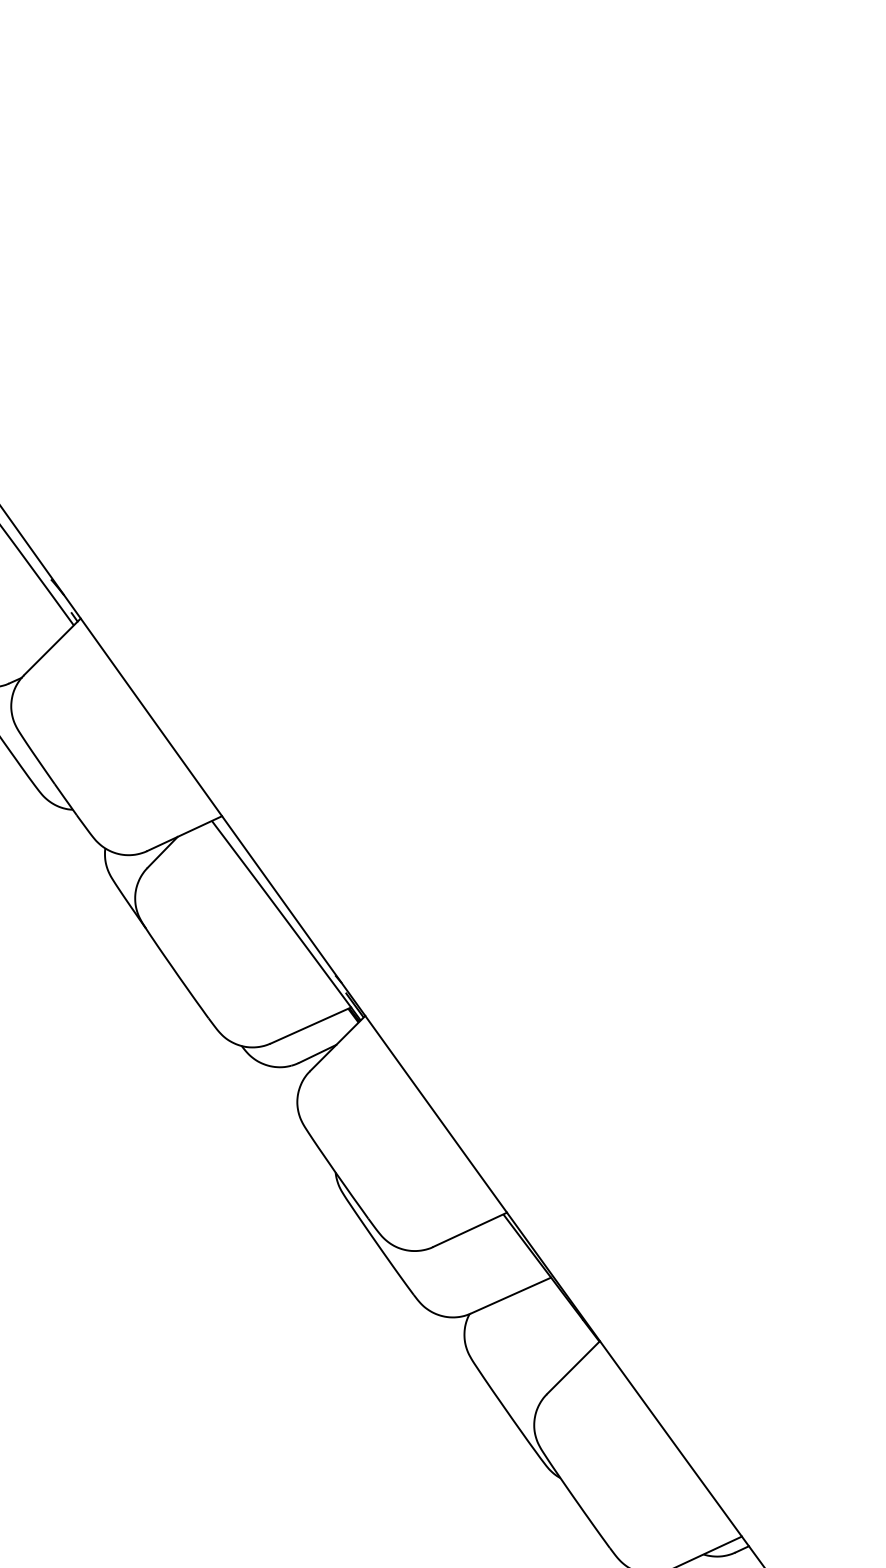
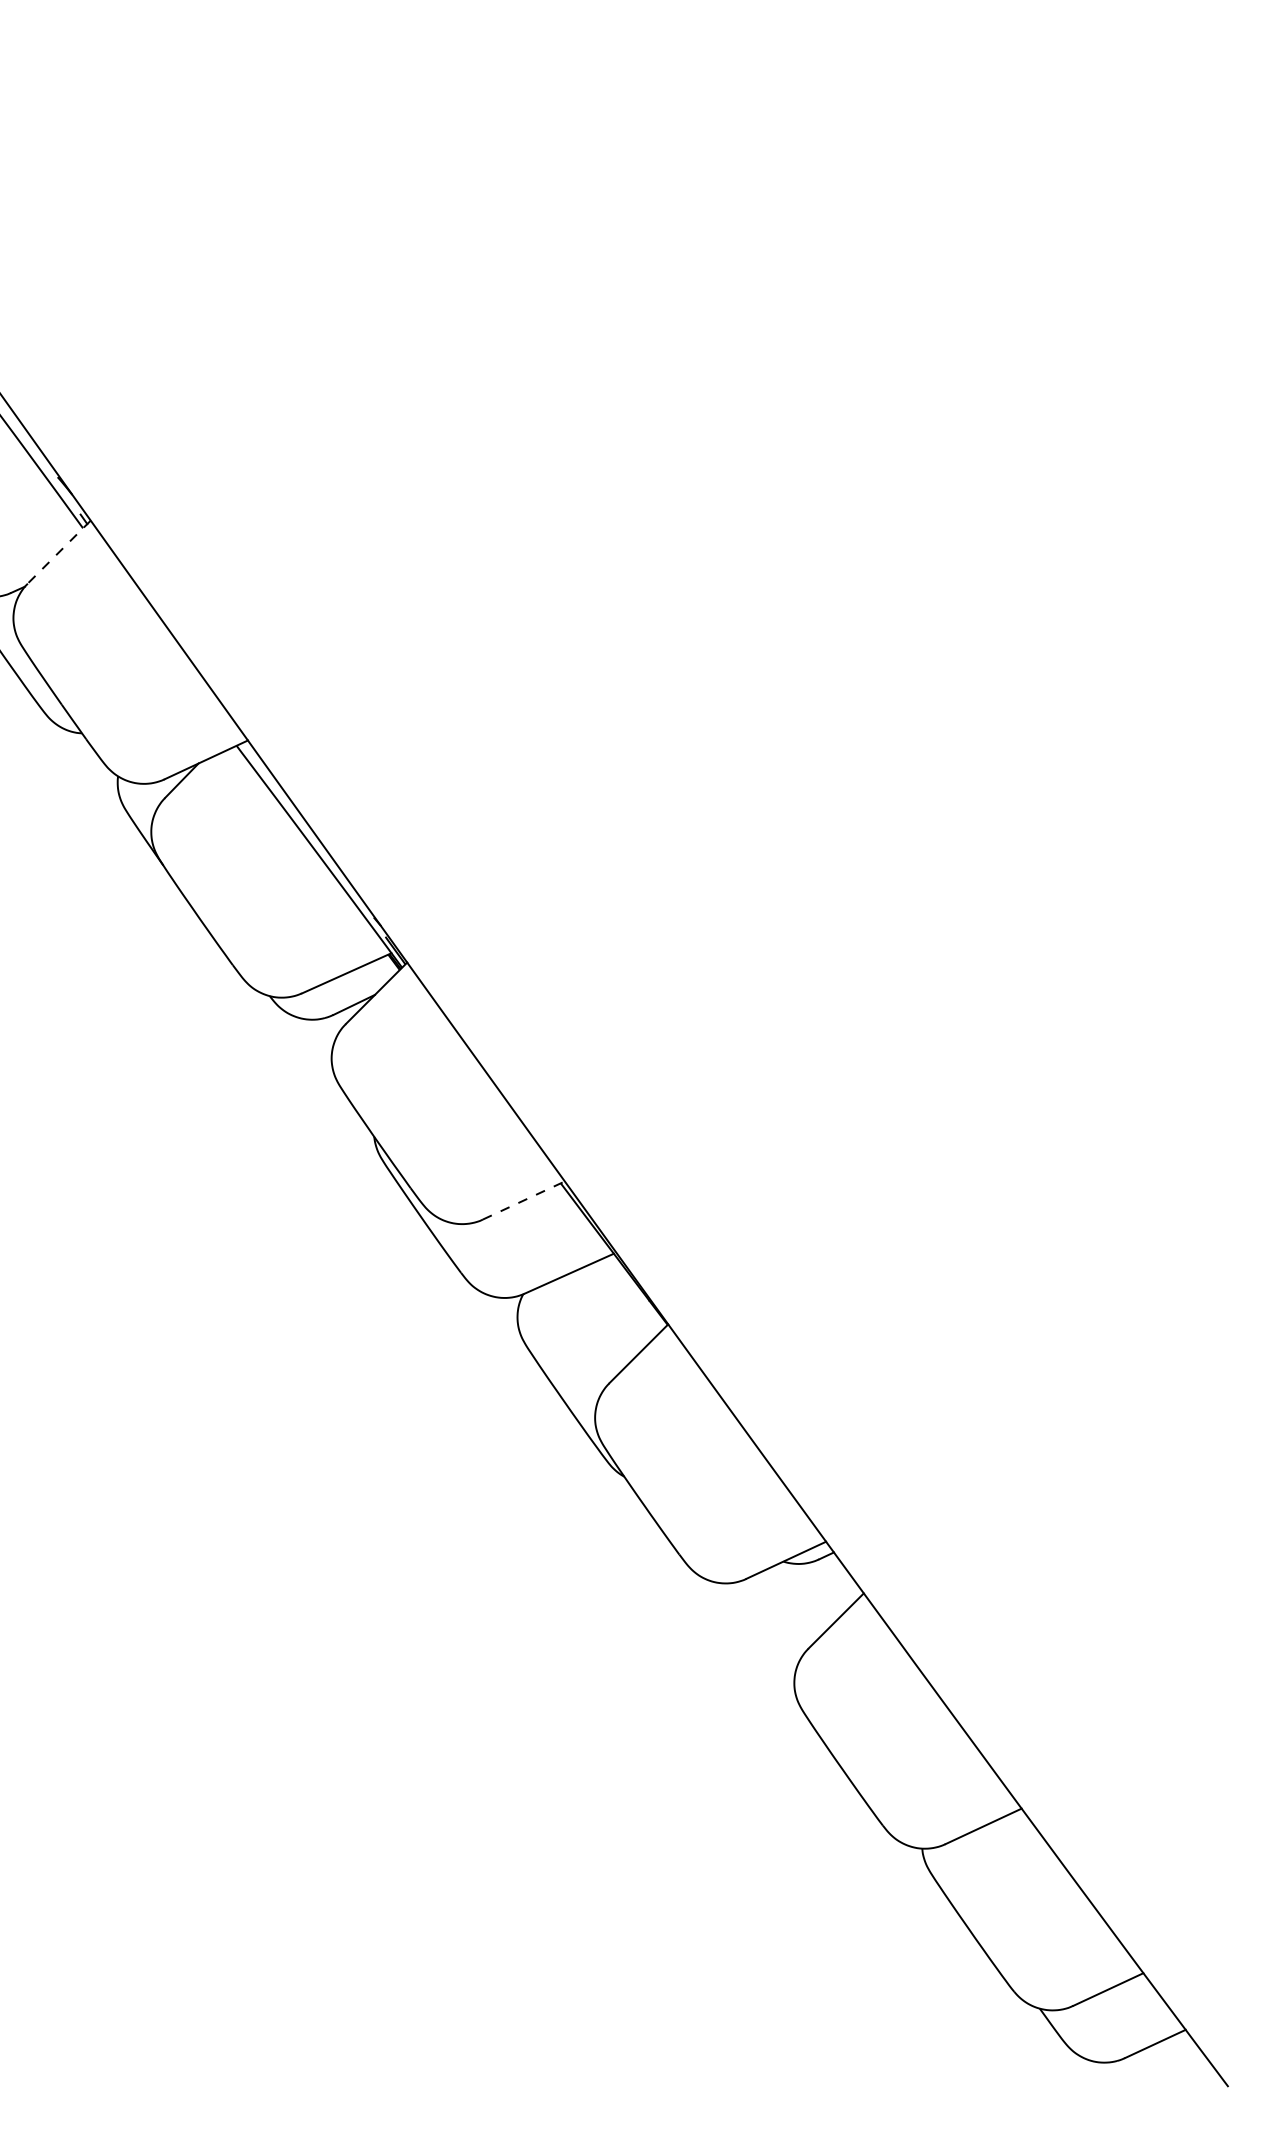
line: (52, 647) -> (59, 552), solid -> dashed
line: (470, 1229) -> (524, 1200), solid -> dashed

